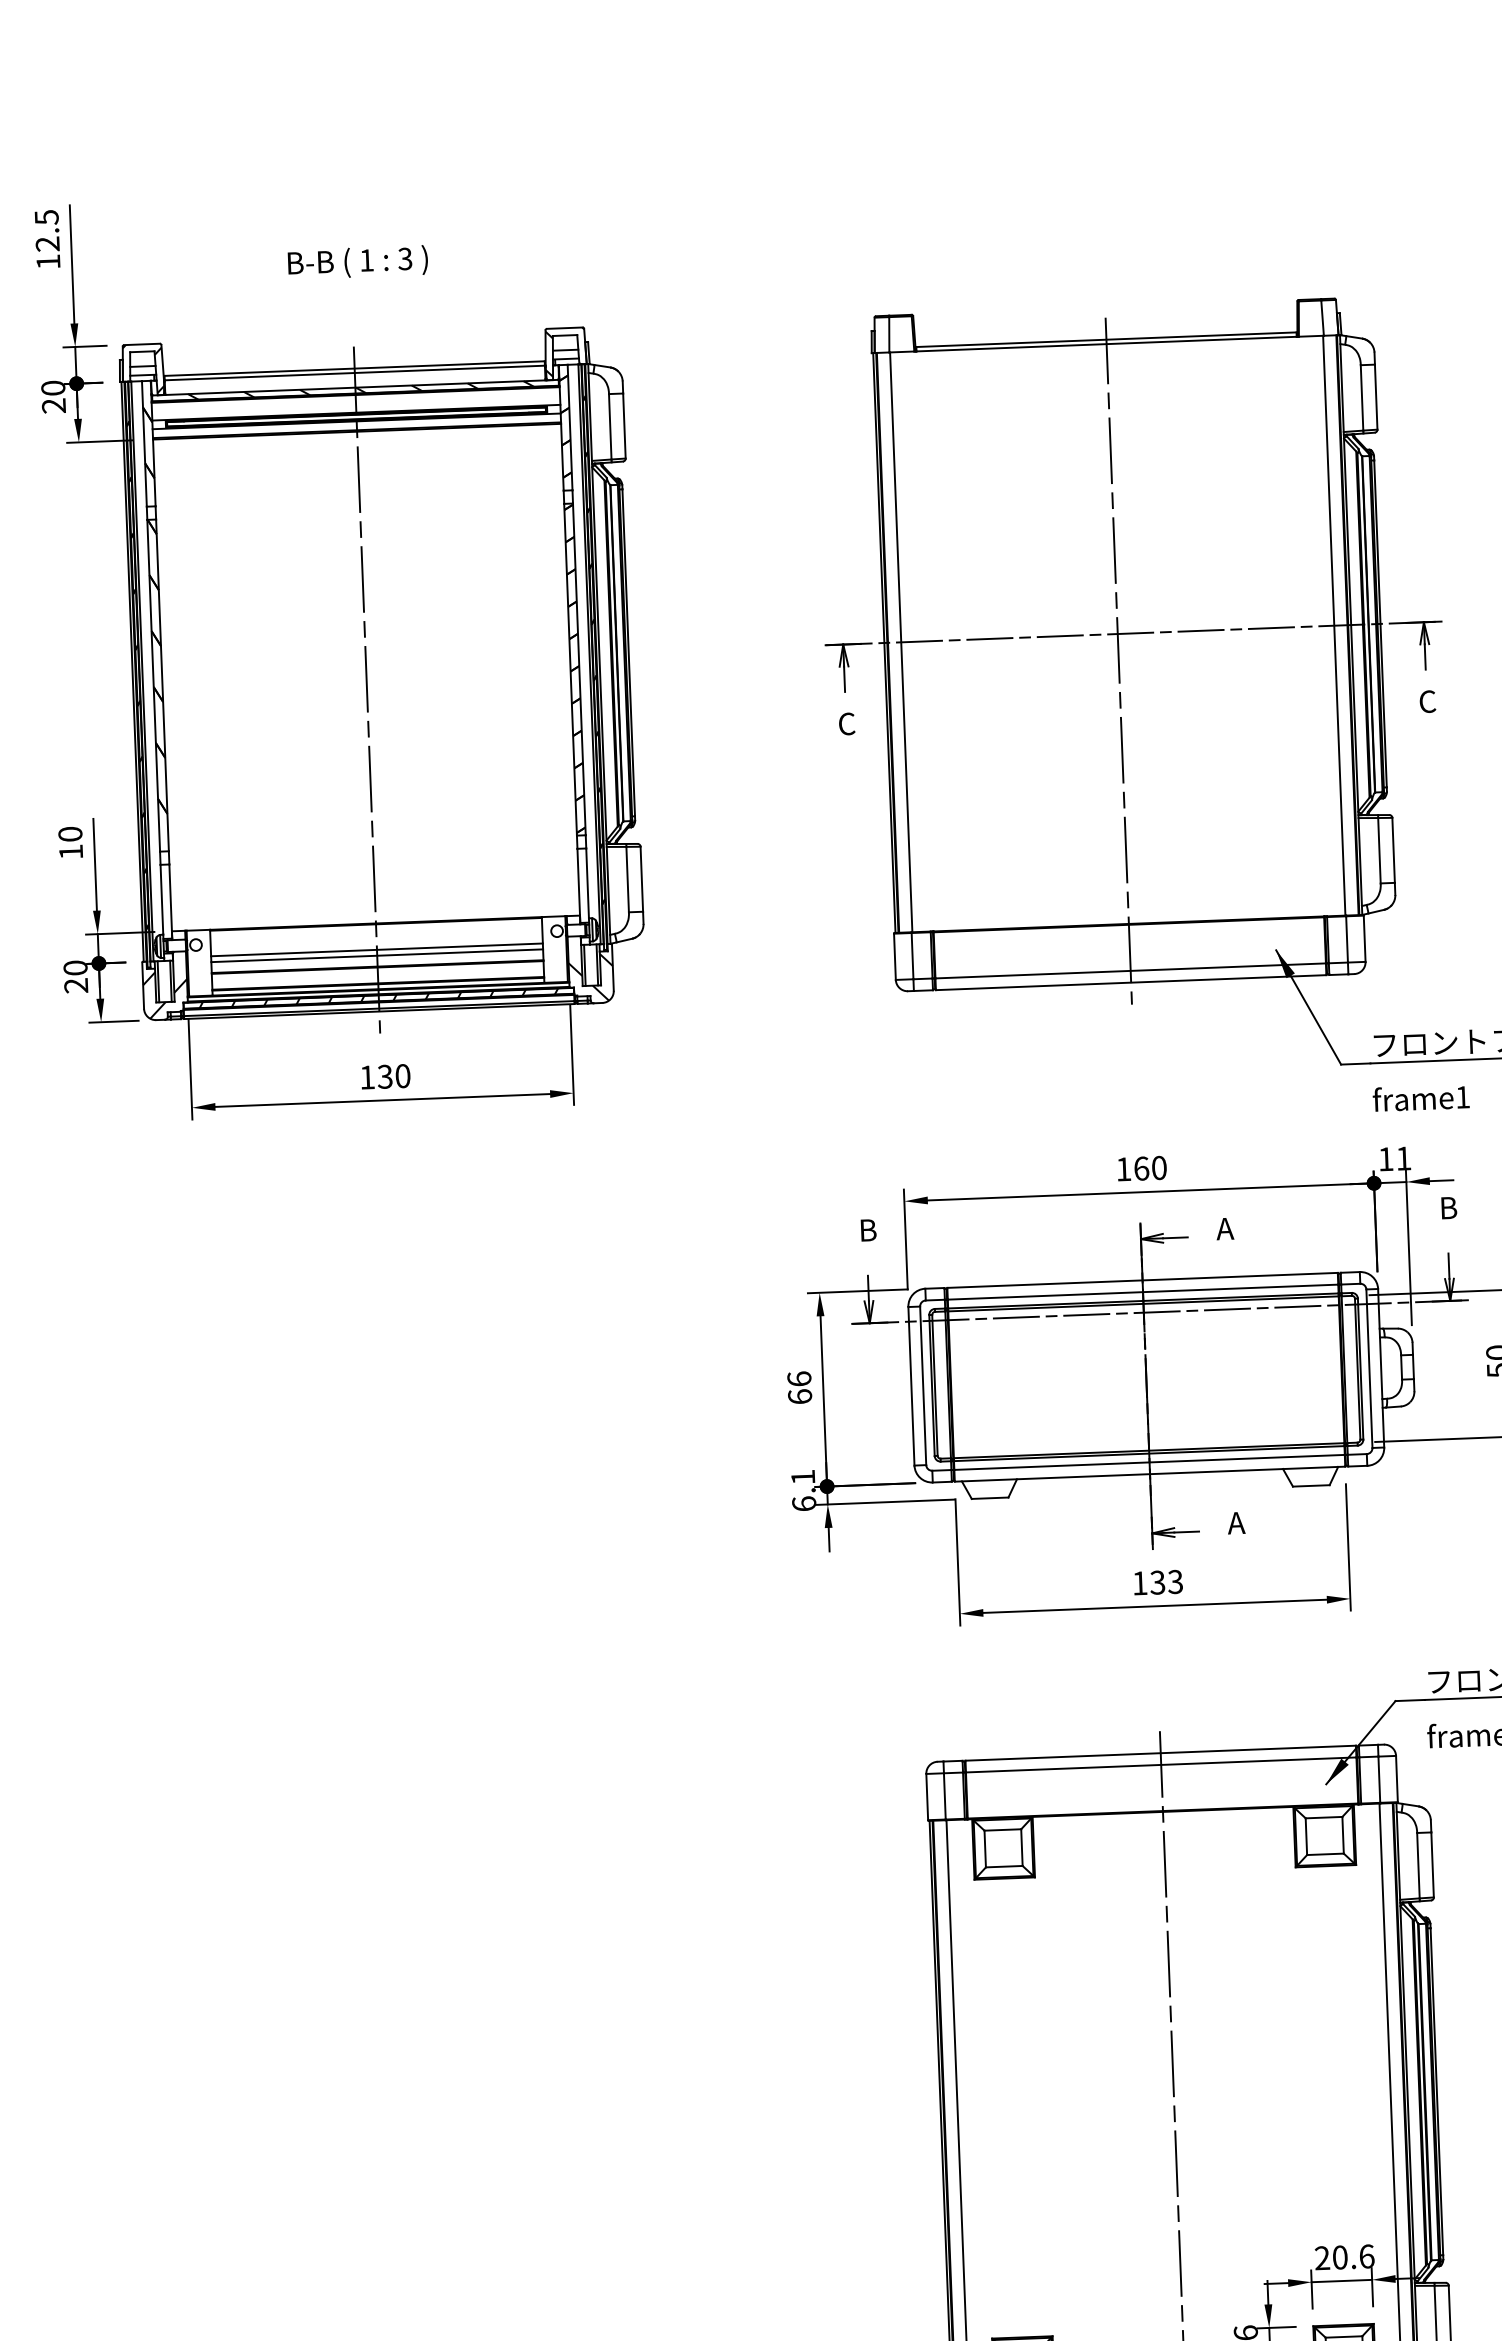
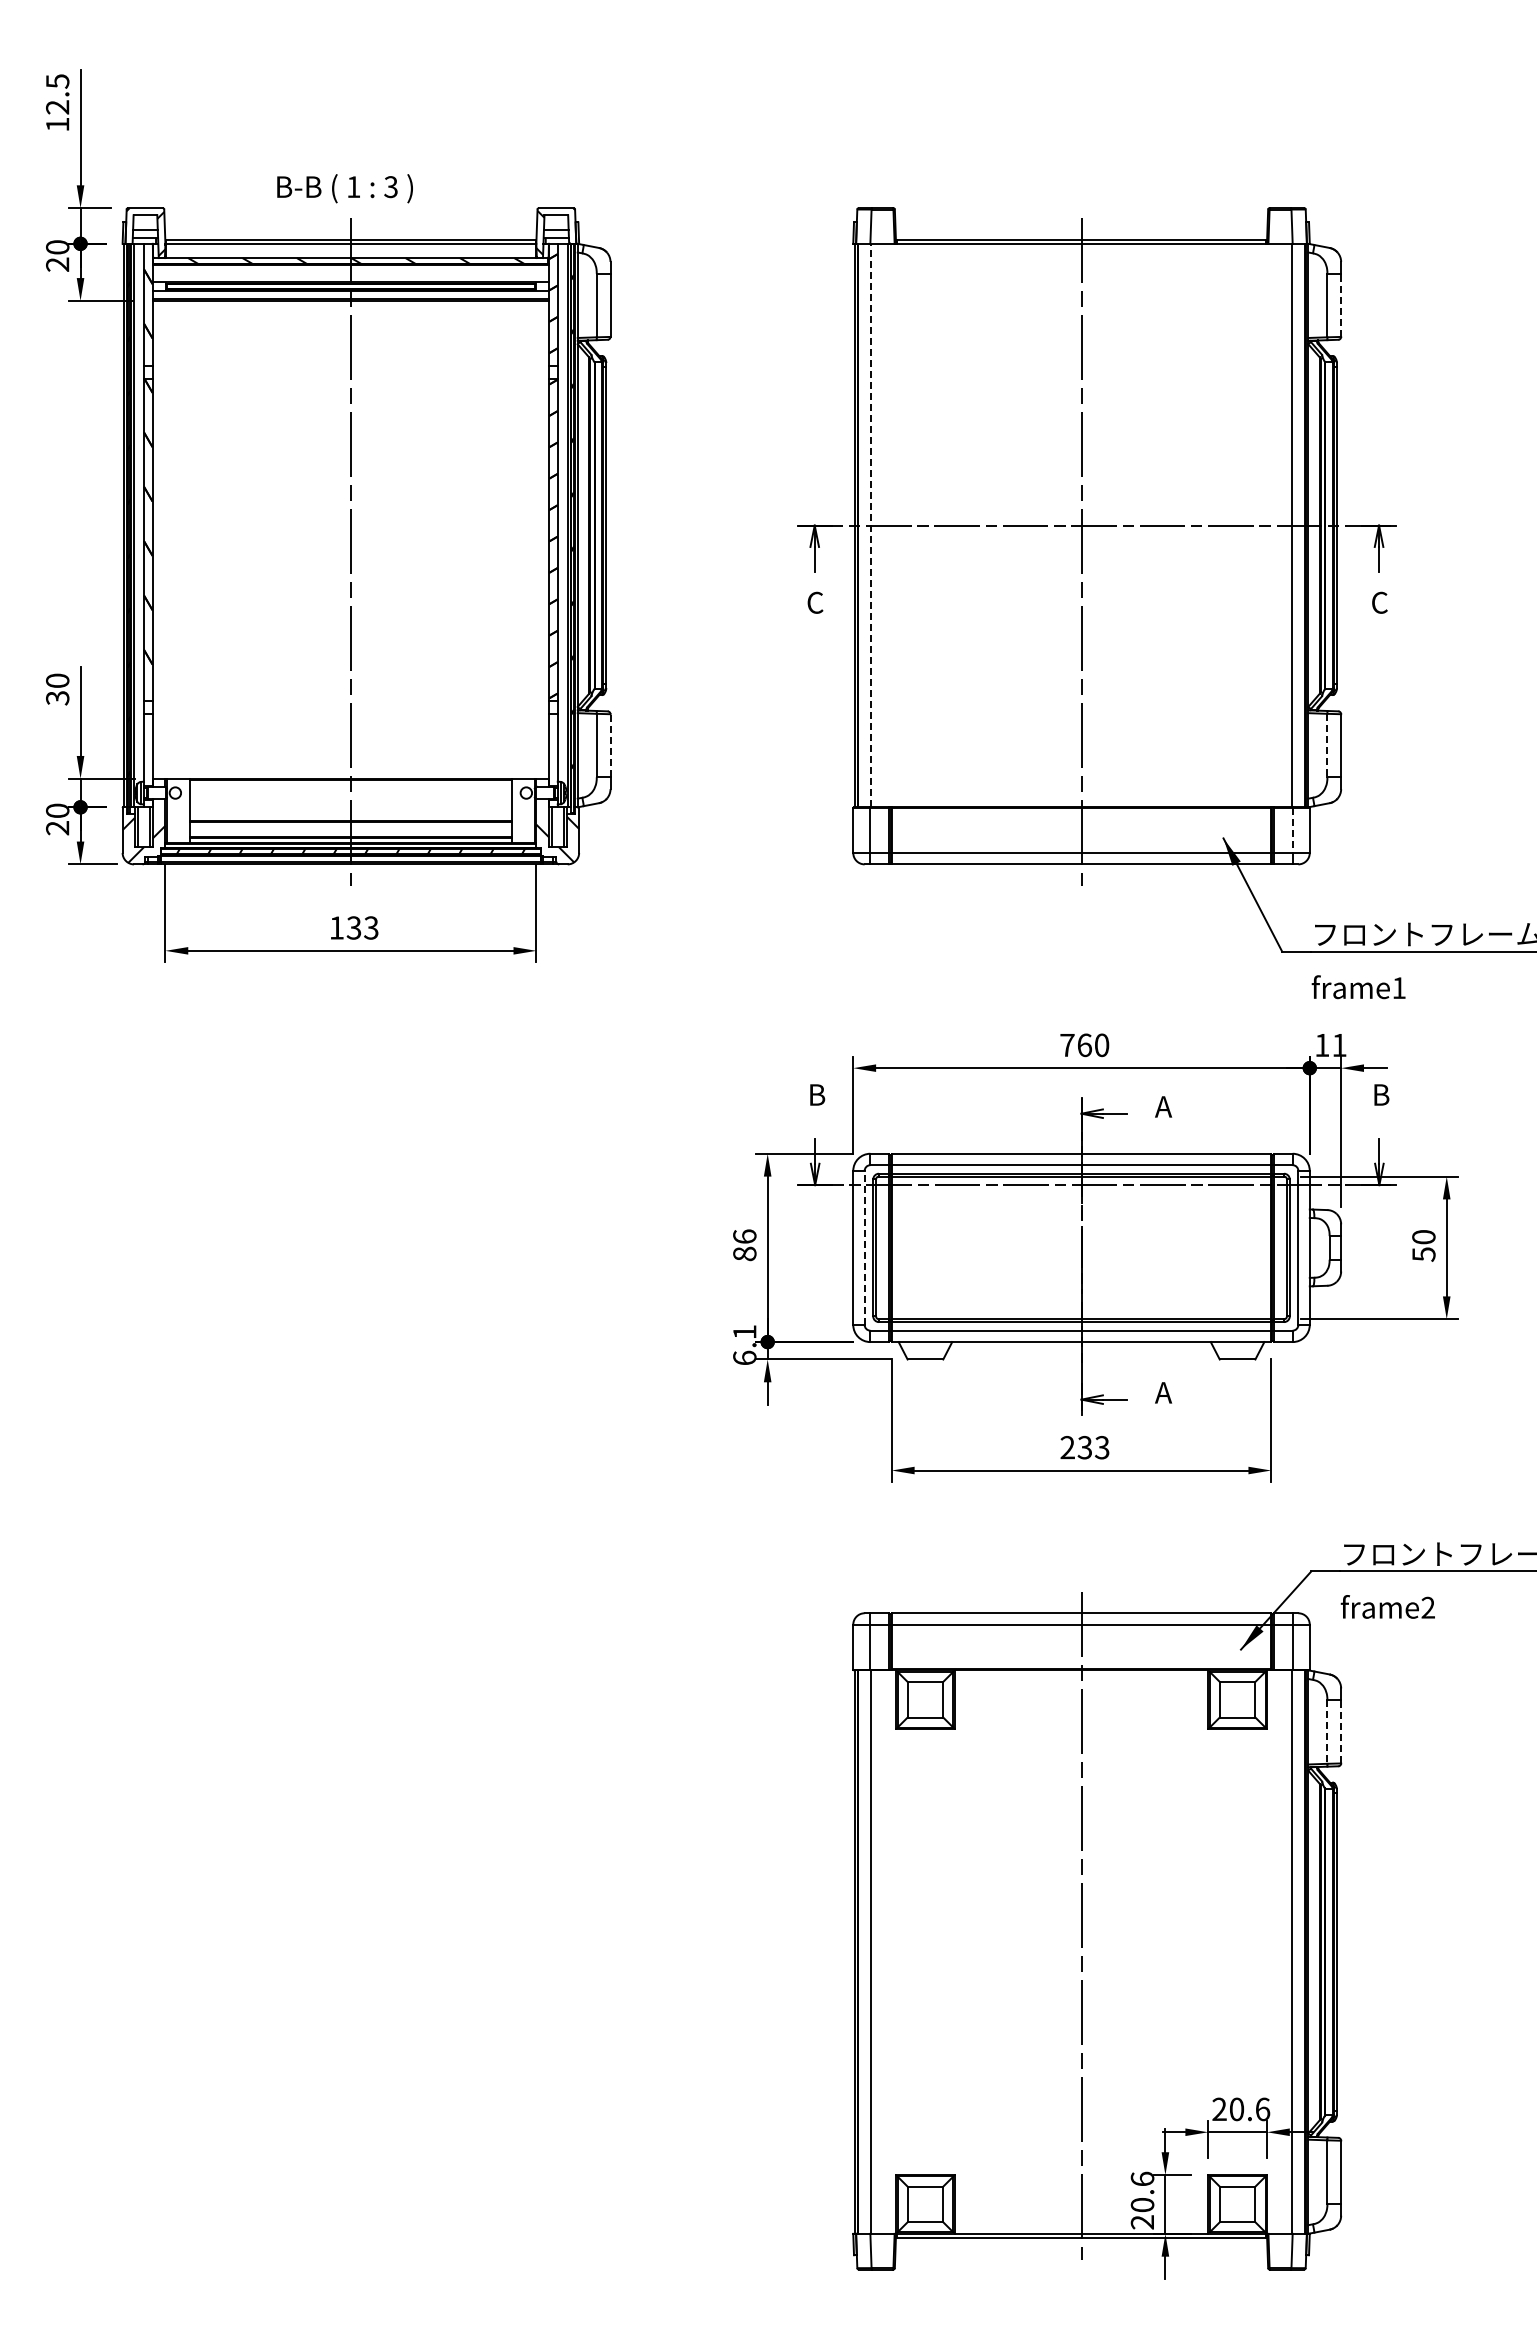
text: (357, 262) -> (344, 188), moved
line: (1376, 397) -> (1341, 305), solid -> dashed
line: (901, 642) -> (871, 525), solid -> dashed
line: (1379, 850) -> (1327, 745), solid -> dashed
text: (70, 852) -> (57, 698), 10 -> 30
line: (641, 878) -> (610, 745), solid -> dashed
line: (1346, 940) -> (1292, 831), solid -> dashed
line: (376, 949) -> (350, 804), removed
line: (376, 956) -> (350, 810), removed
text: (403, 1075) -> (371, 927), 130 -> 133
text: (1123, 1169) -> (1067, 1045), 160 -> 760
line: (922, 1385) -> (864, 1247), solid -> dashed
text: (799, 1396) -> (744, 1253), 66 -> 86
text: (1139, 1583) -> (1067, 1447), 133 -> 233
line: (1432, 1864) -> (1341, 1731), solid -> dashed
line: (1418, 1866) -> (1327, 1732), solid -> dashed

